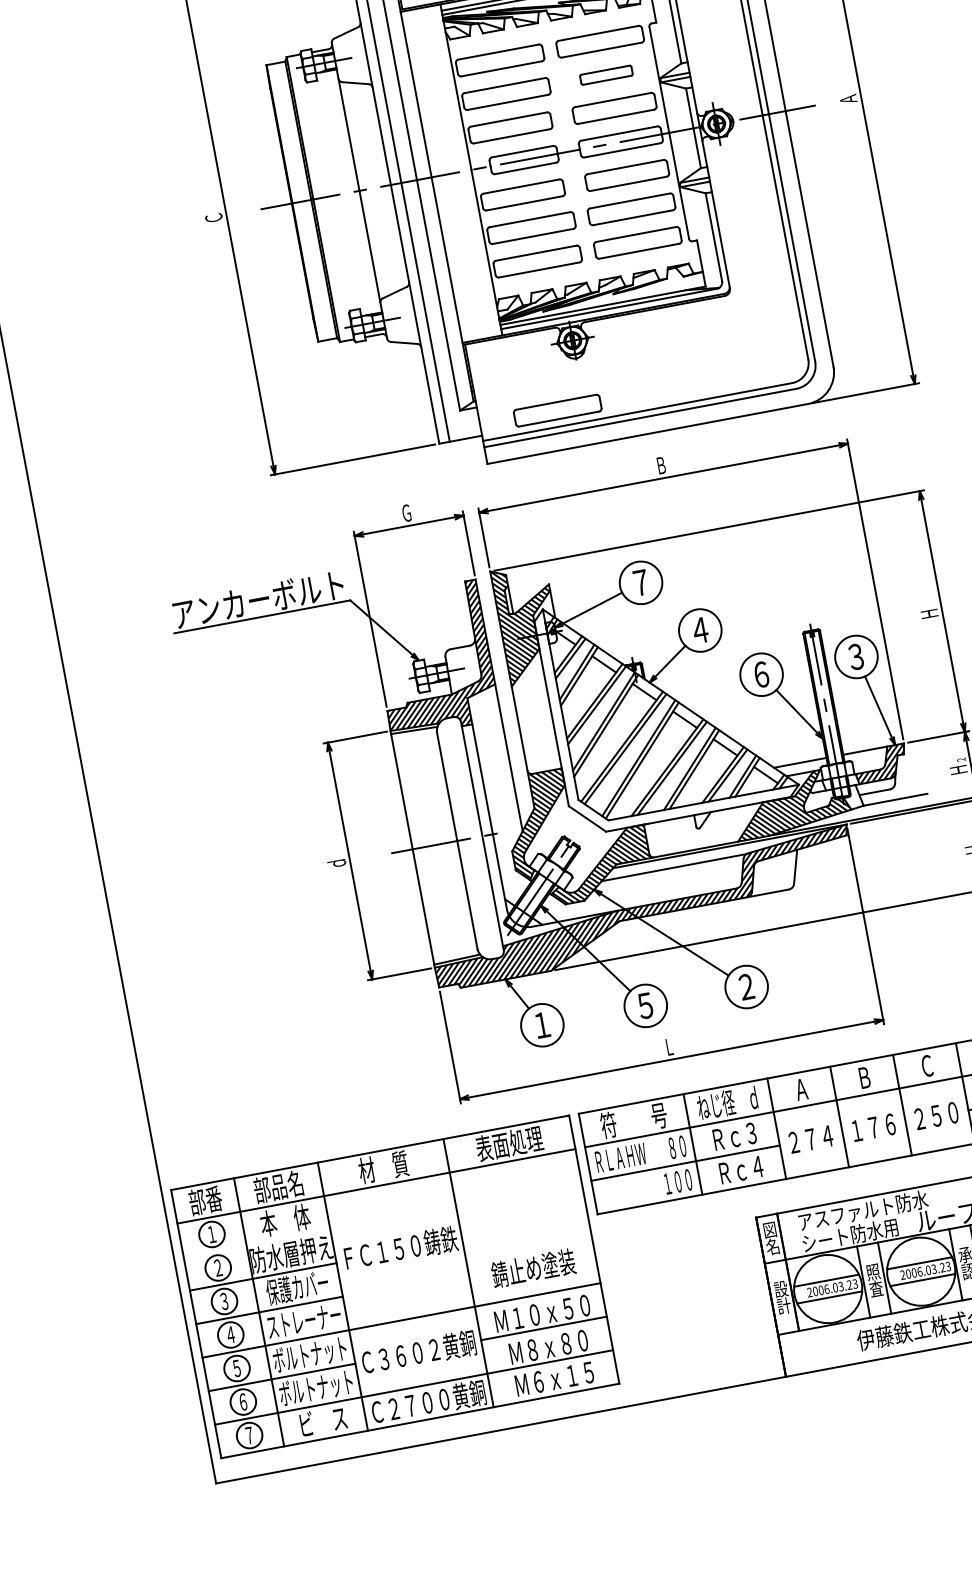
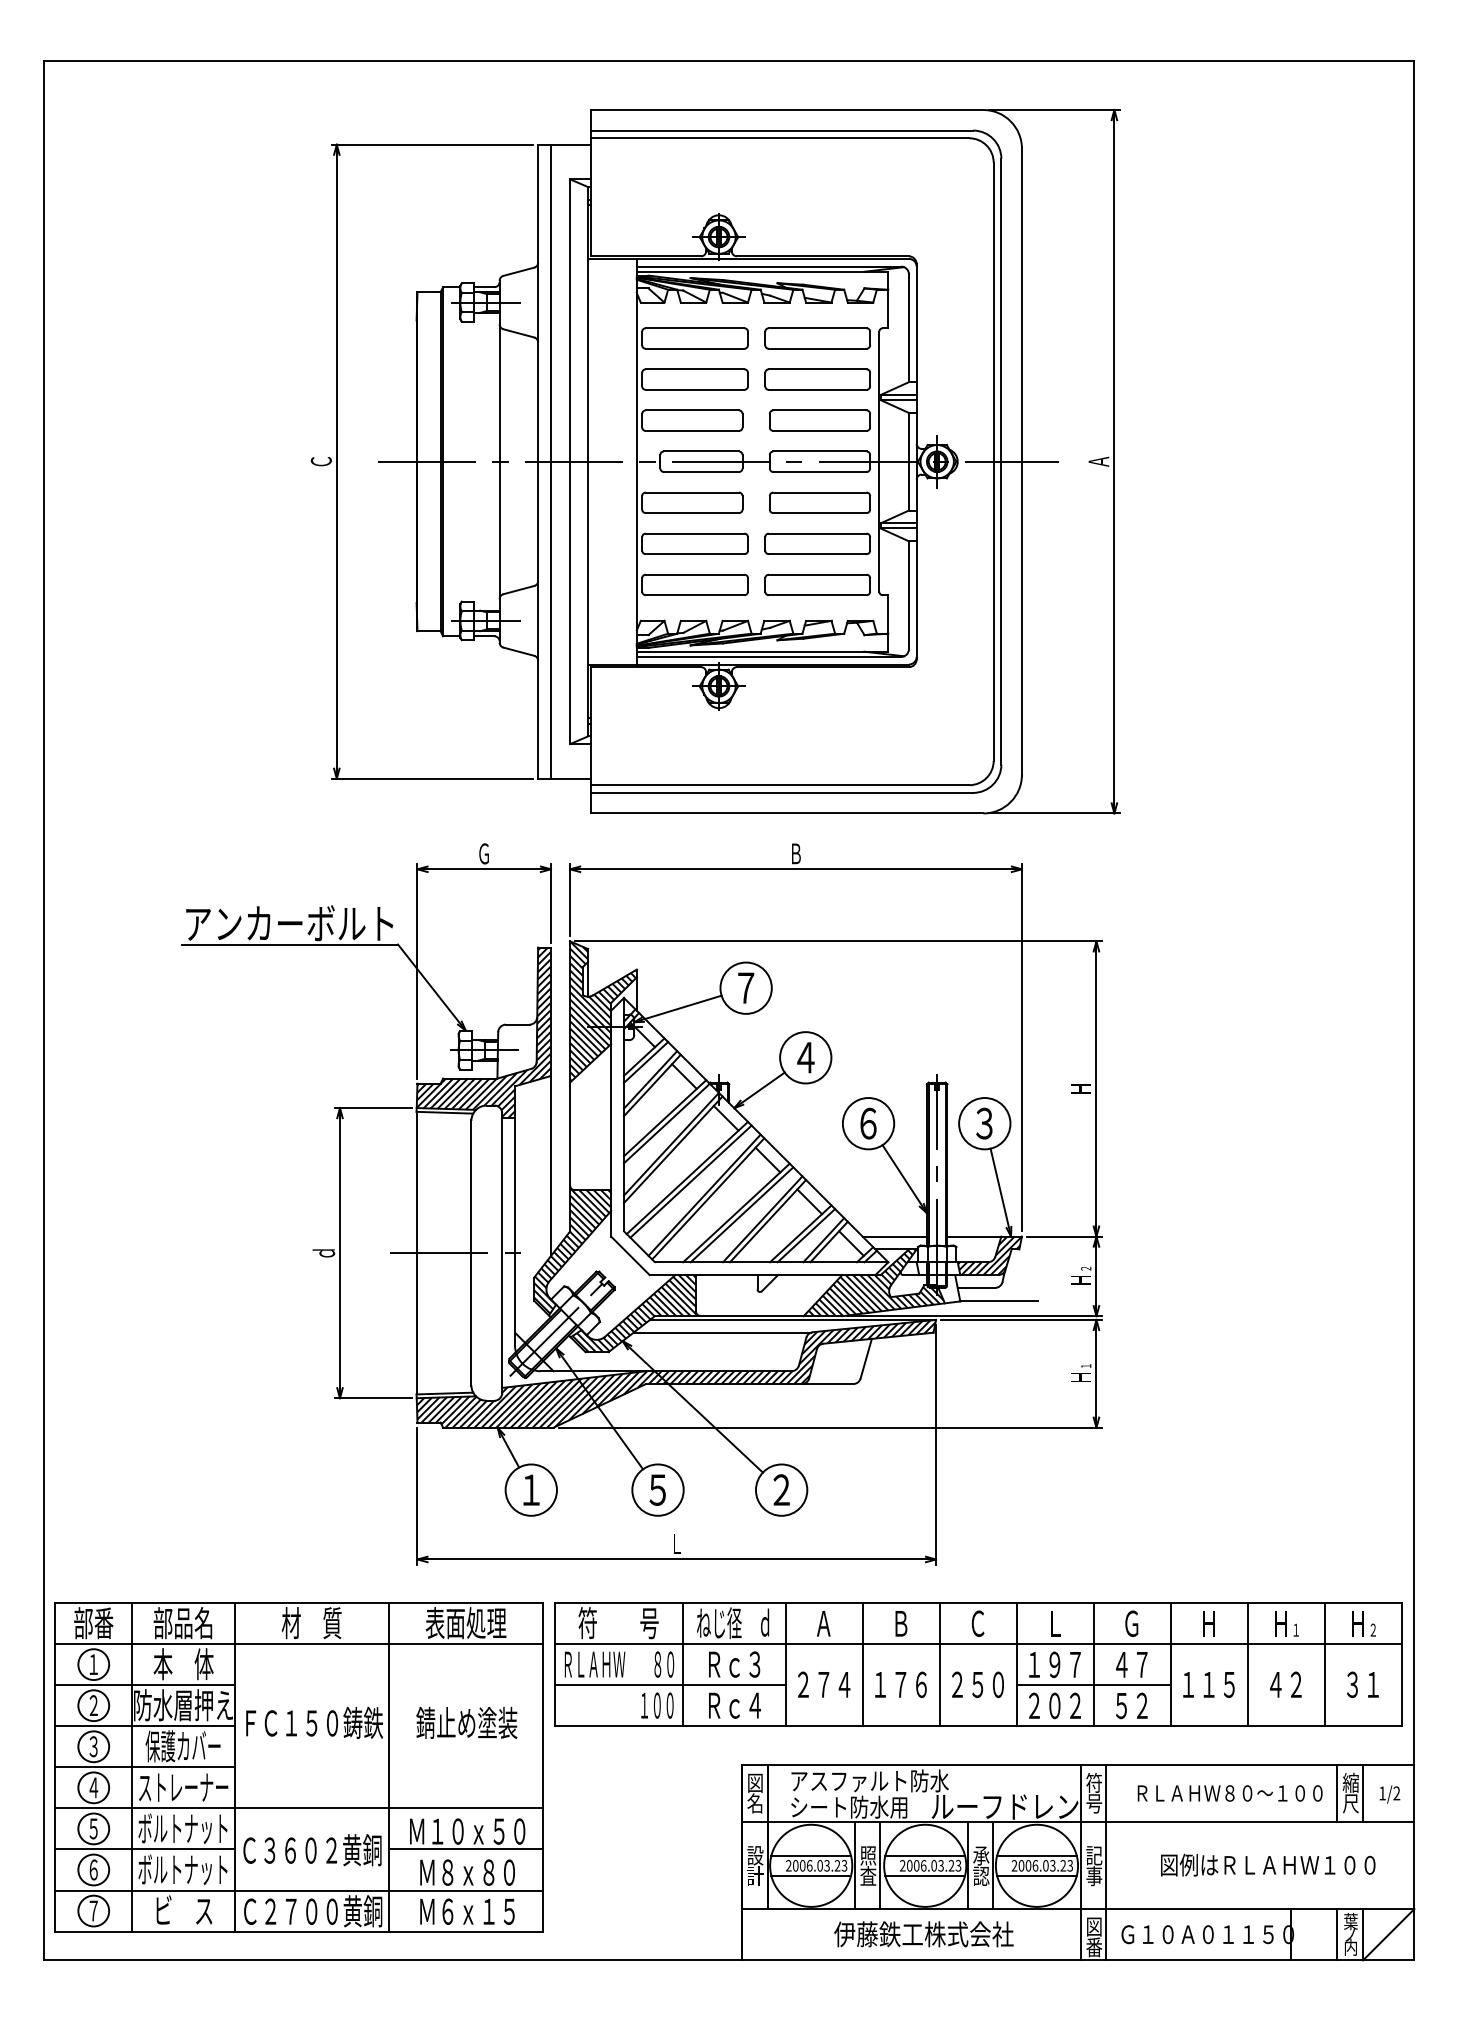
part: (606, 75) -> (817, 379), size x1.67
part: (557, 410) -> (685, 765), removed
line: (256, 1243) -> (144, 1685), added
text: (533, 1268) -> (466, 1722), moved

